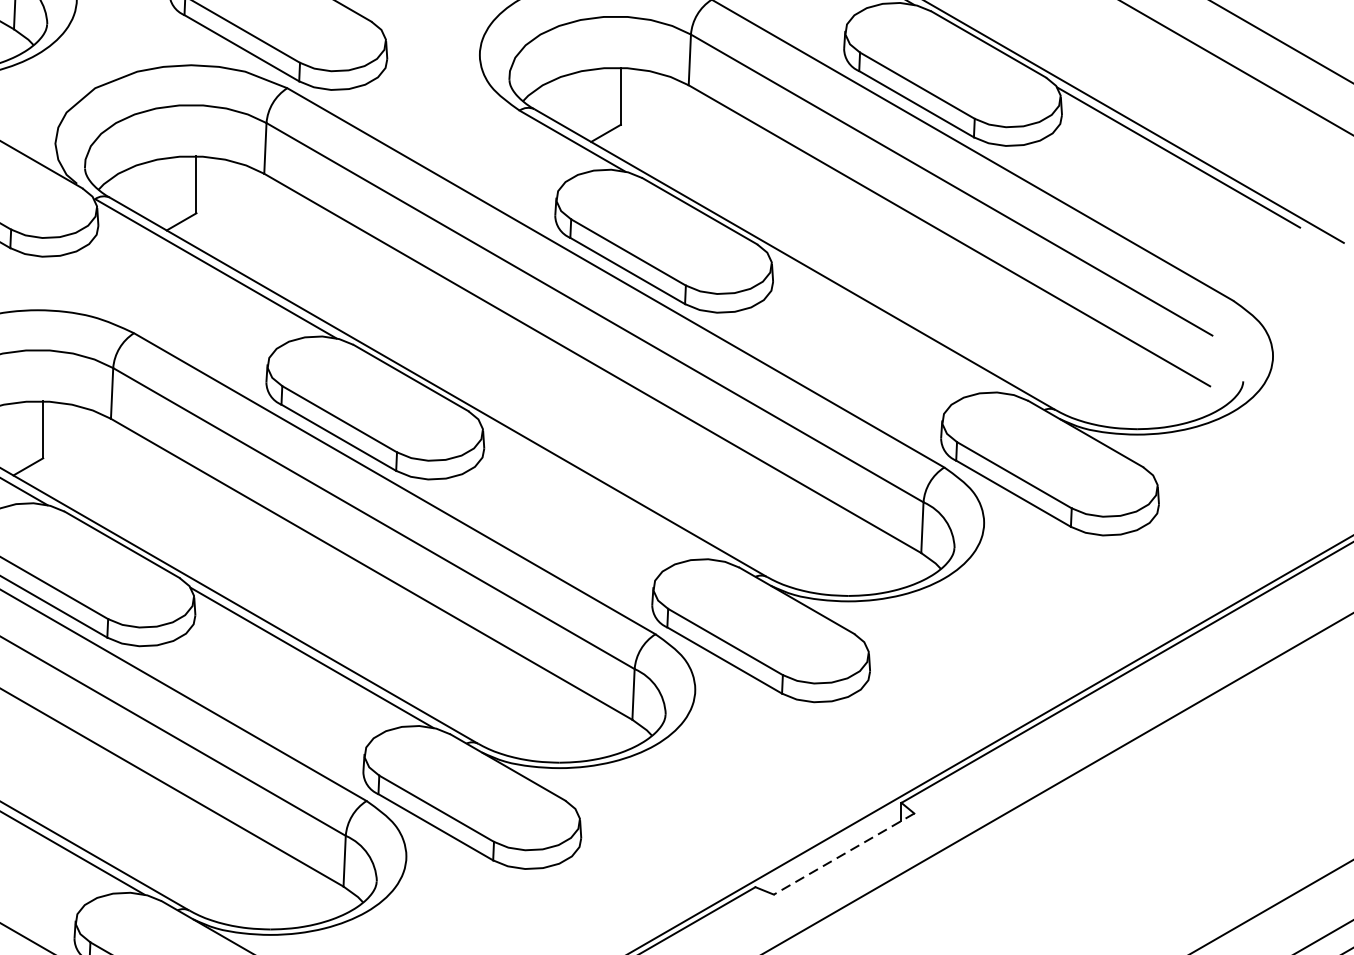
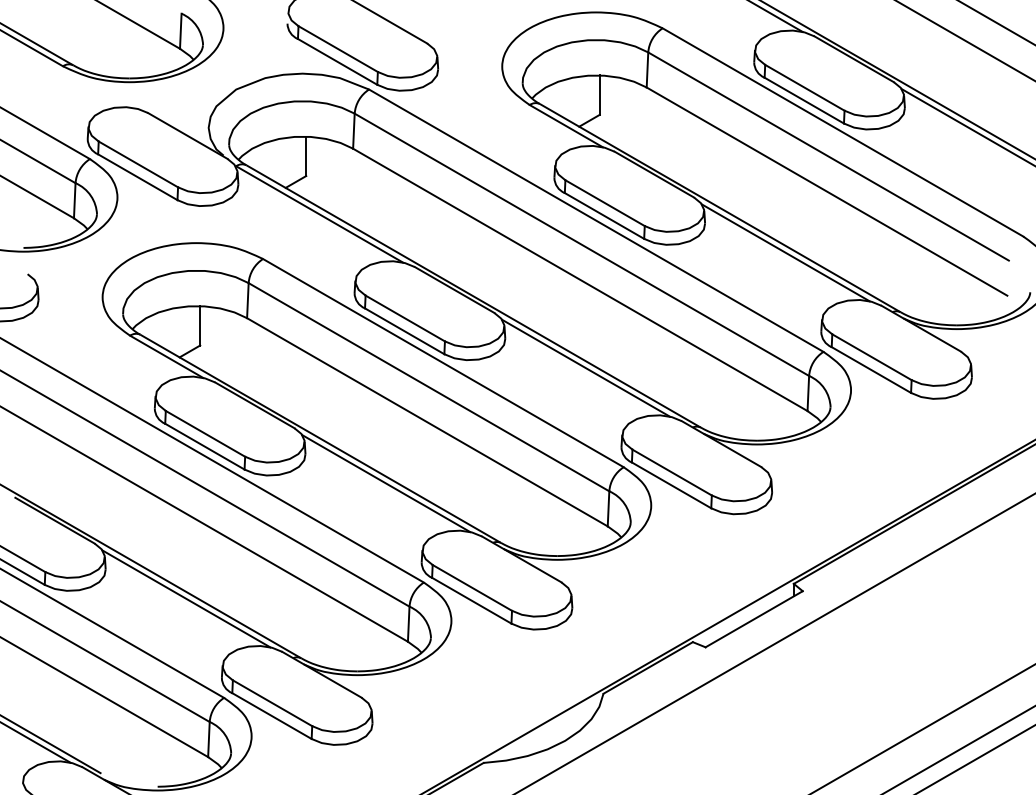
line: (889, 323) -> (785, 252), added
line: (600, 490) -> (585, 367), added
line: (843, 854) -> (753, 619), dashed -> solid

